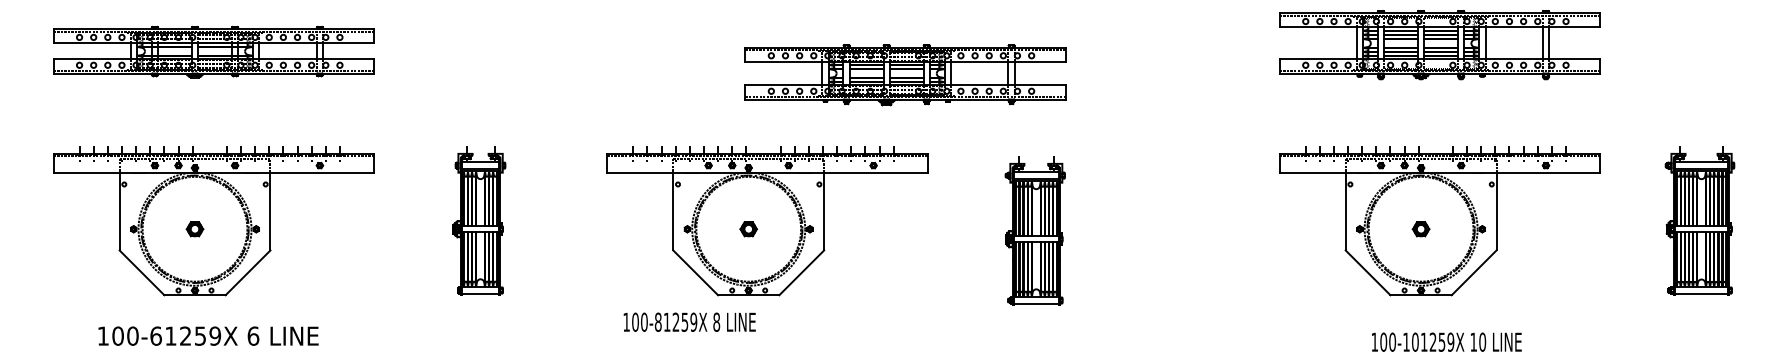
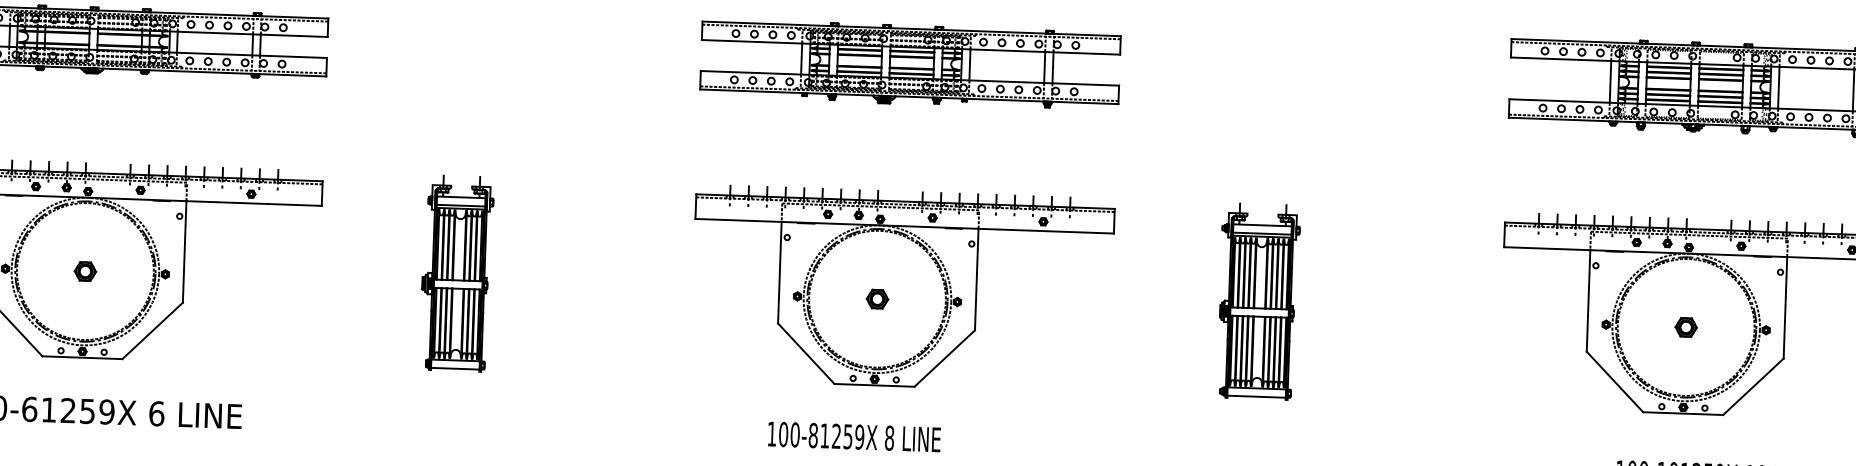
part: (905, 75) -> (910, 65), moved
part: (767, 221) -> (902, 289), moved
part: (1034, 230) -> (1257, 301), moved
text: (689, 321) -> (854, 435), moved

